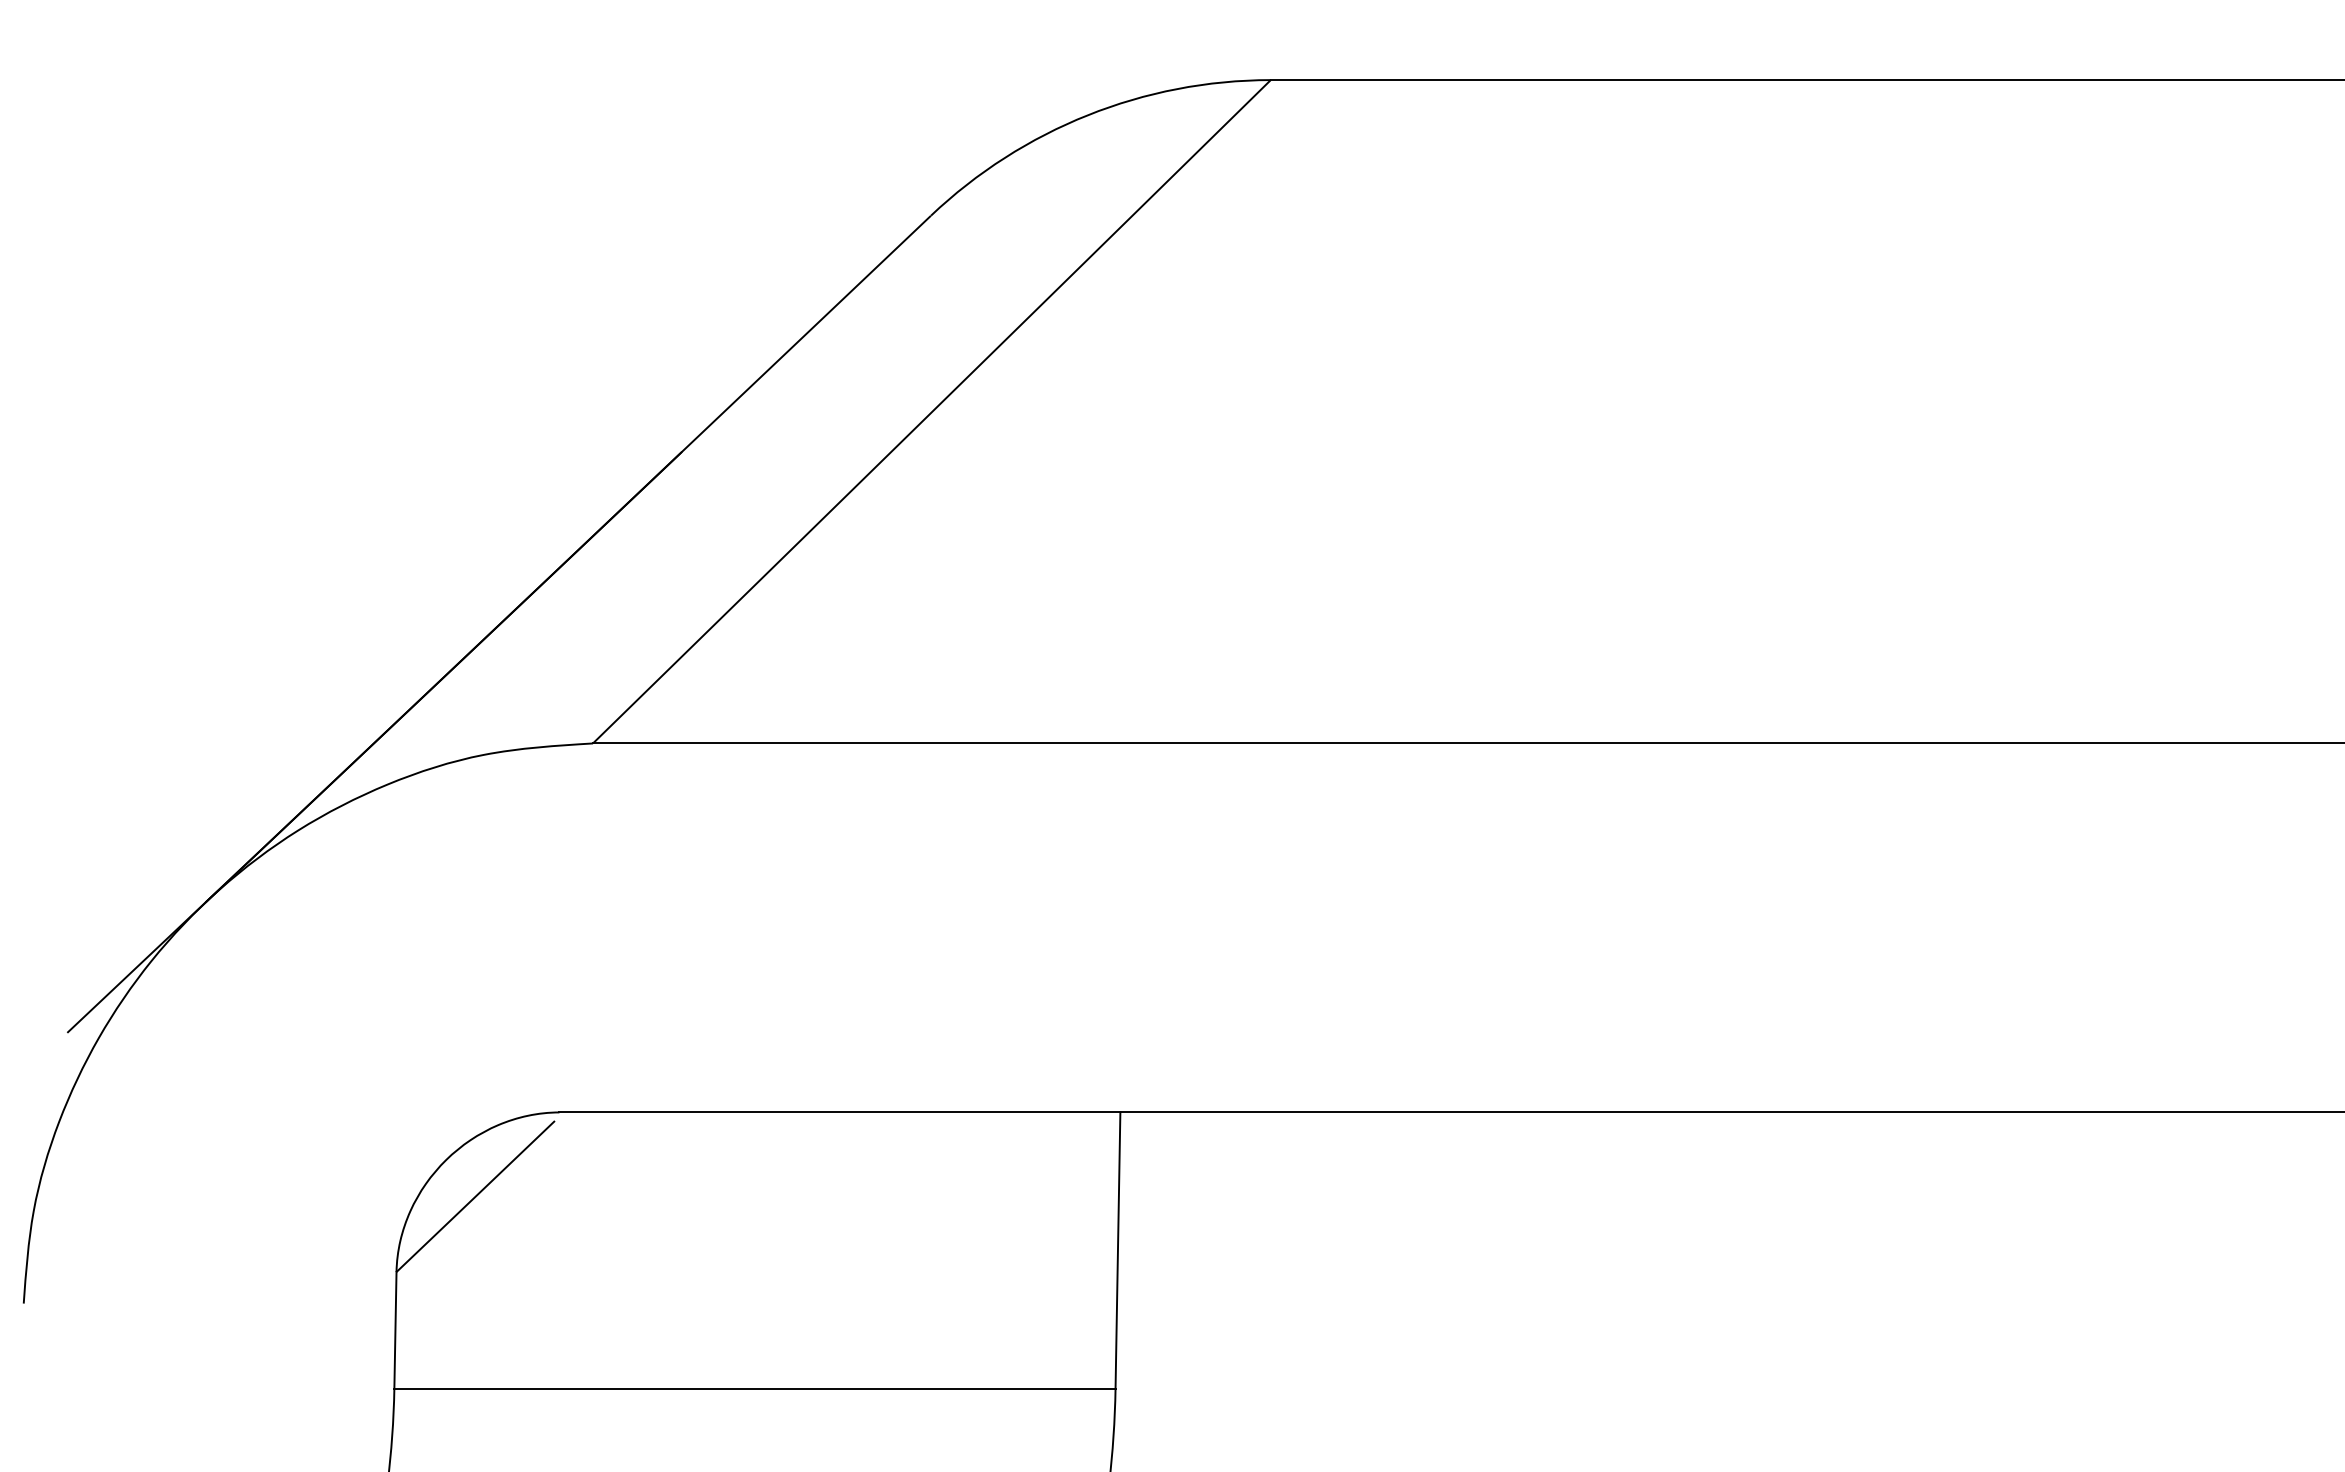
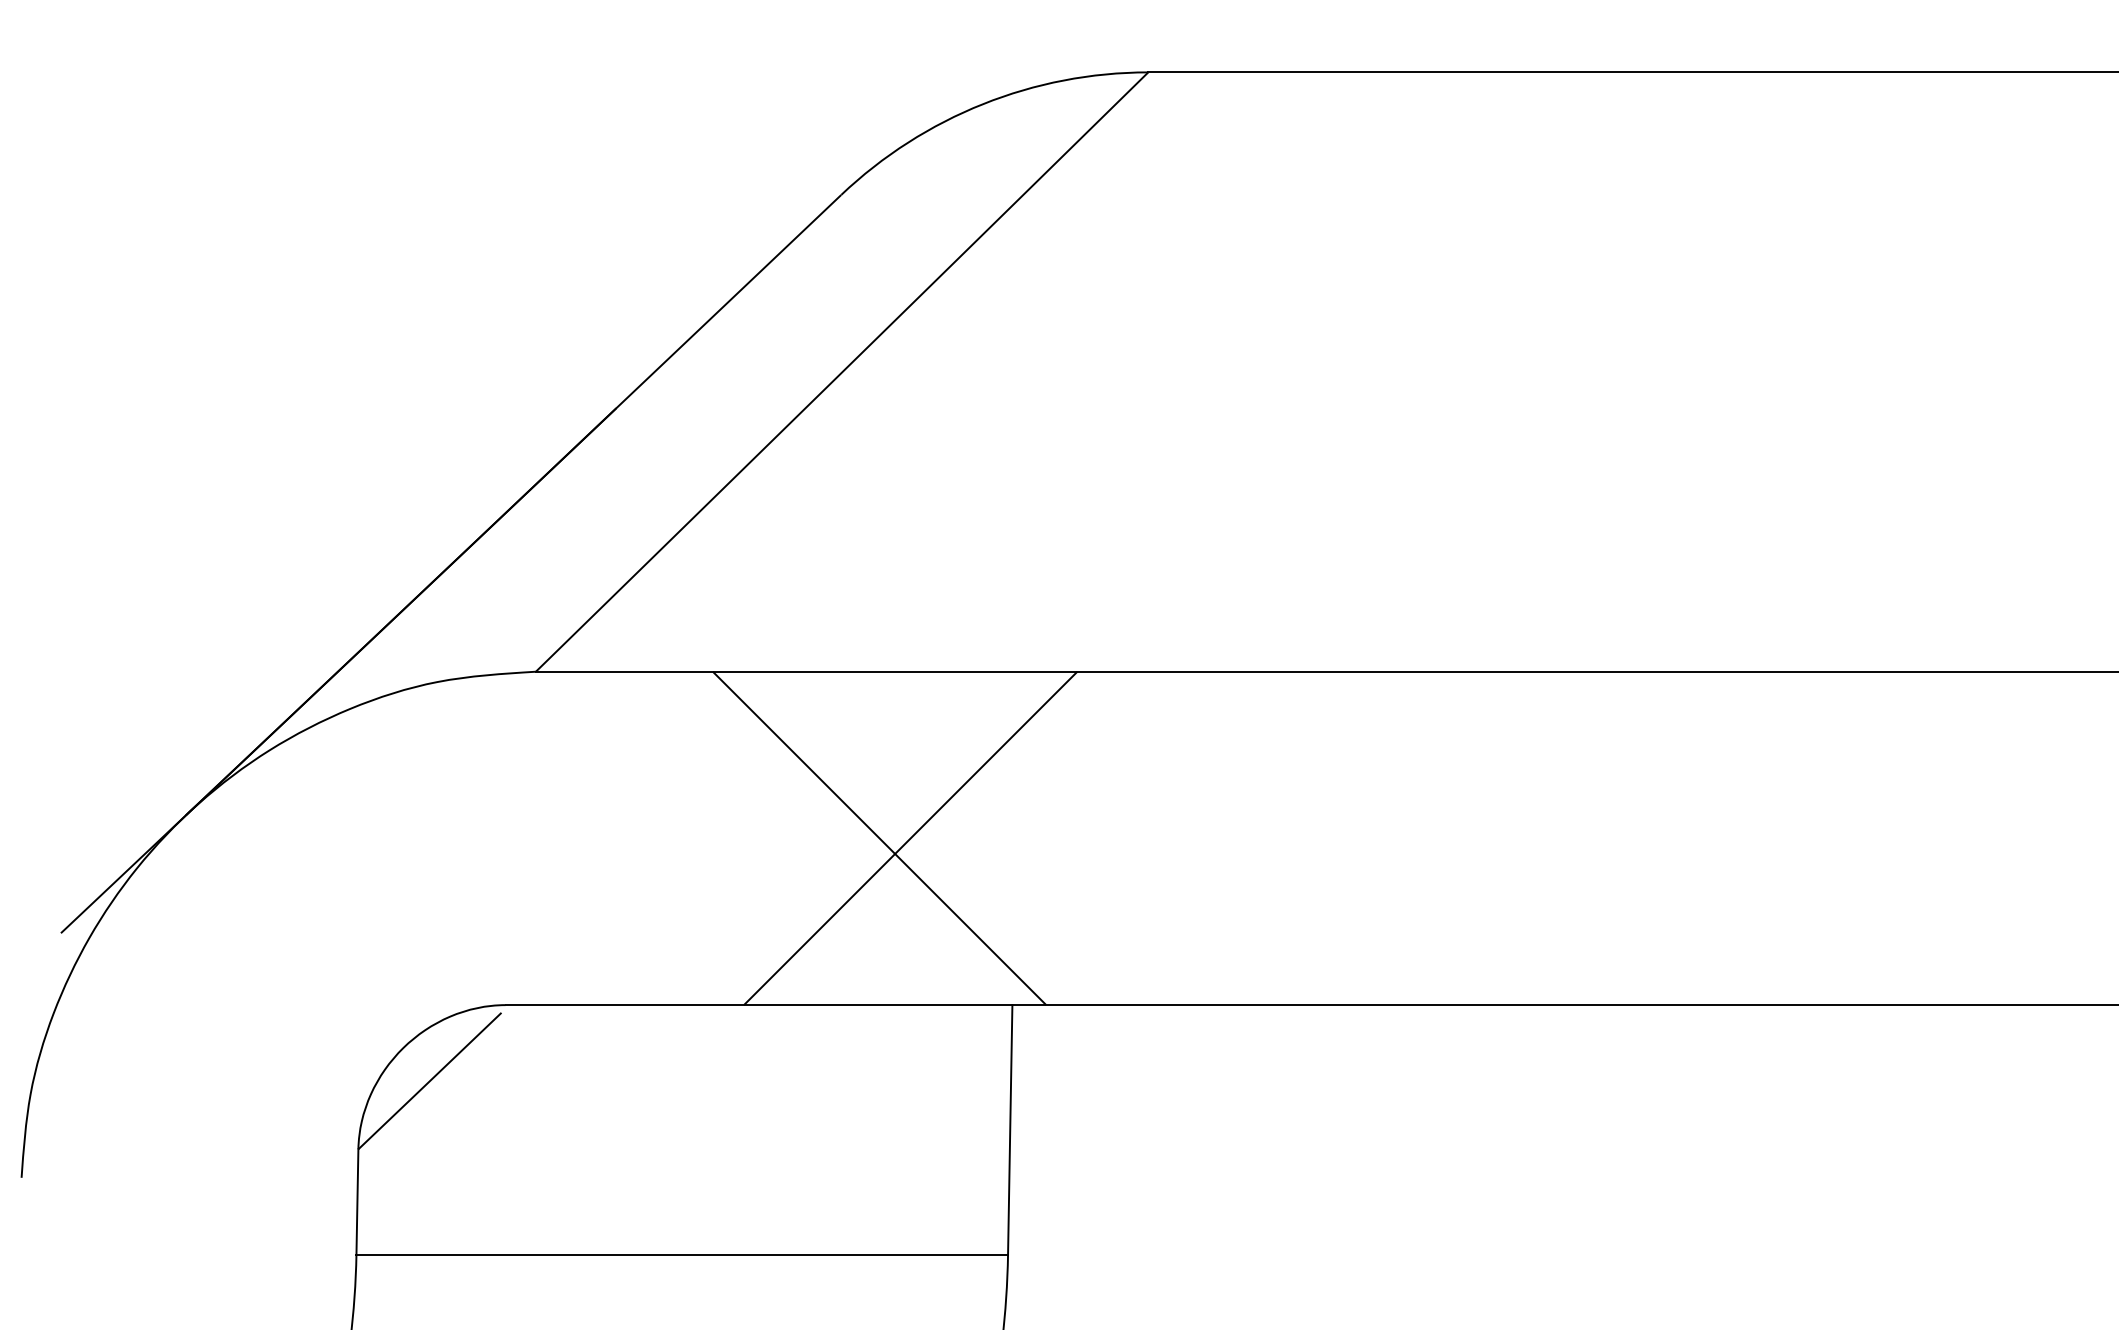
hatch: (989, 928) -> (894, 838), added

